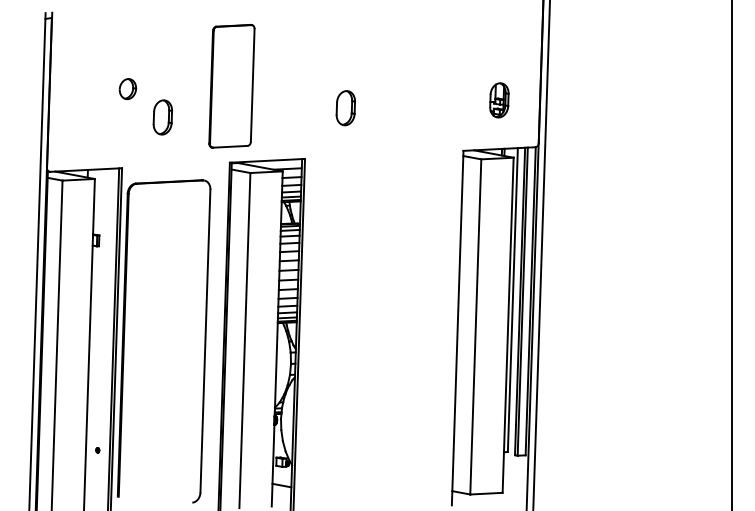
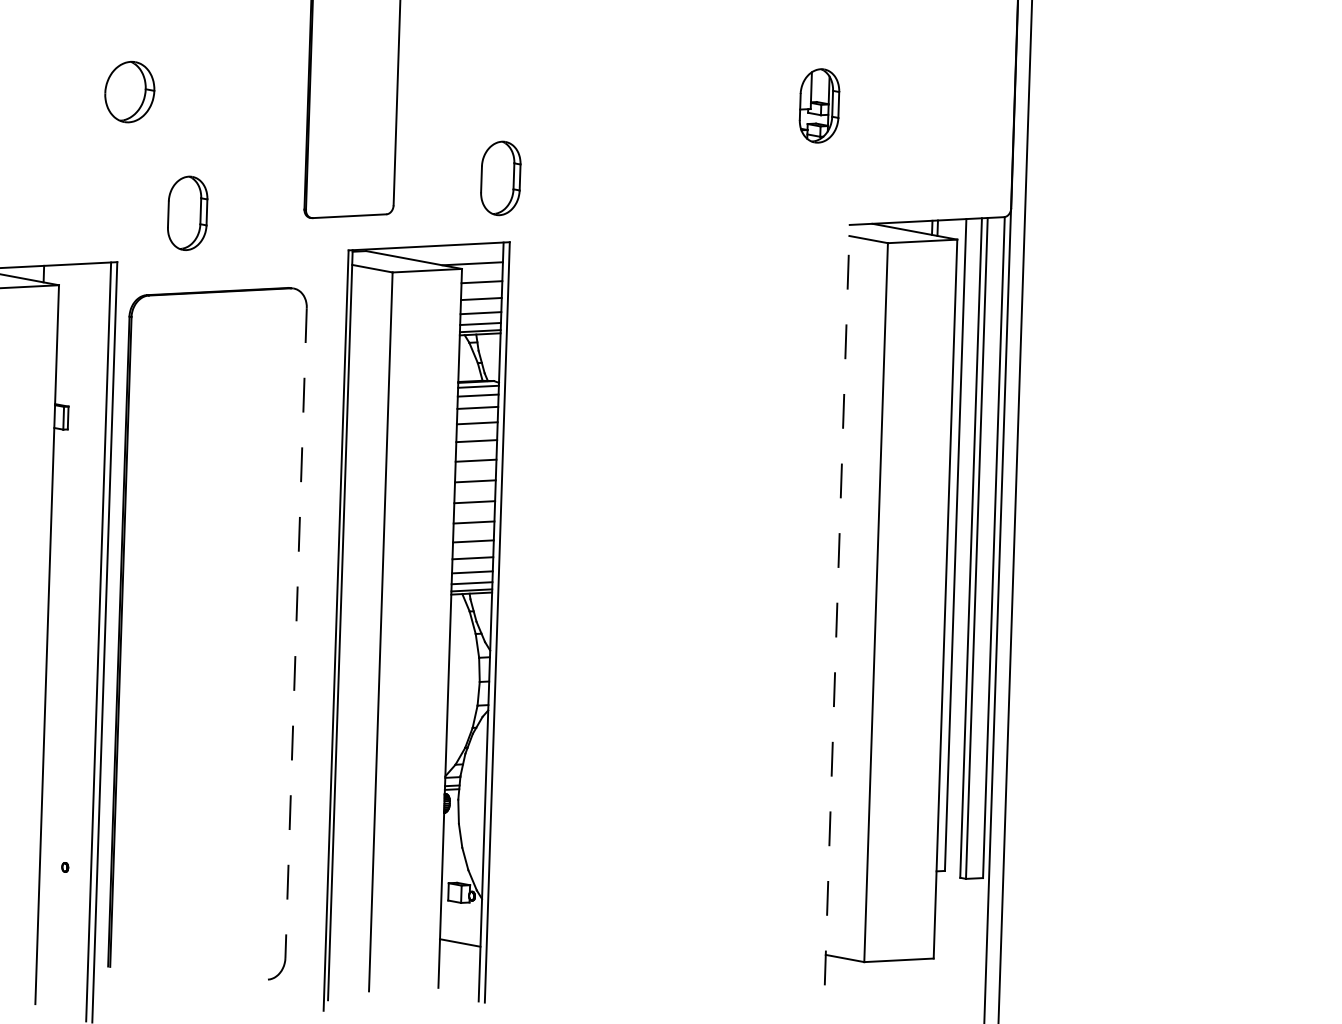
part: (127, 89) -> (128, 93), size x1.4
part: (499, 100) -> (819, 106), moved
part: (345, 108) -> (500, 179), moved
part: (162, 117) -> (186, 213), moved
line: (457, 327) -> (836, 603), solid -> dashed
line: (205, 341) -> (296, 633), solid -> dashed

